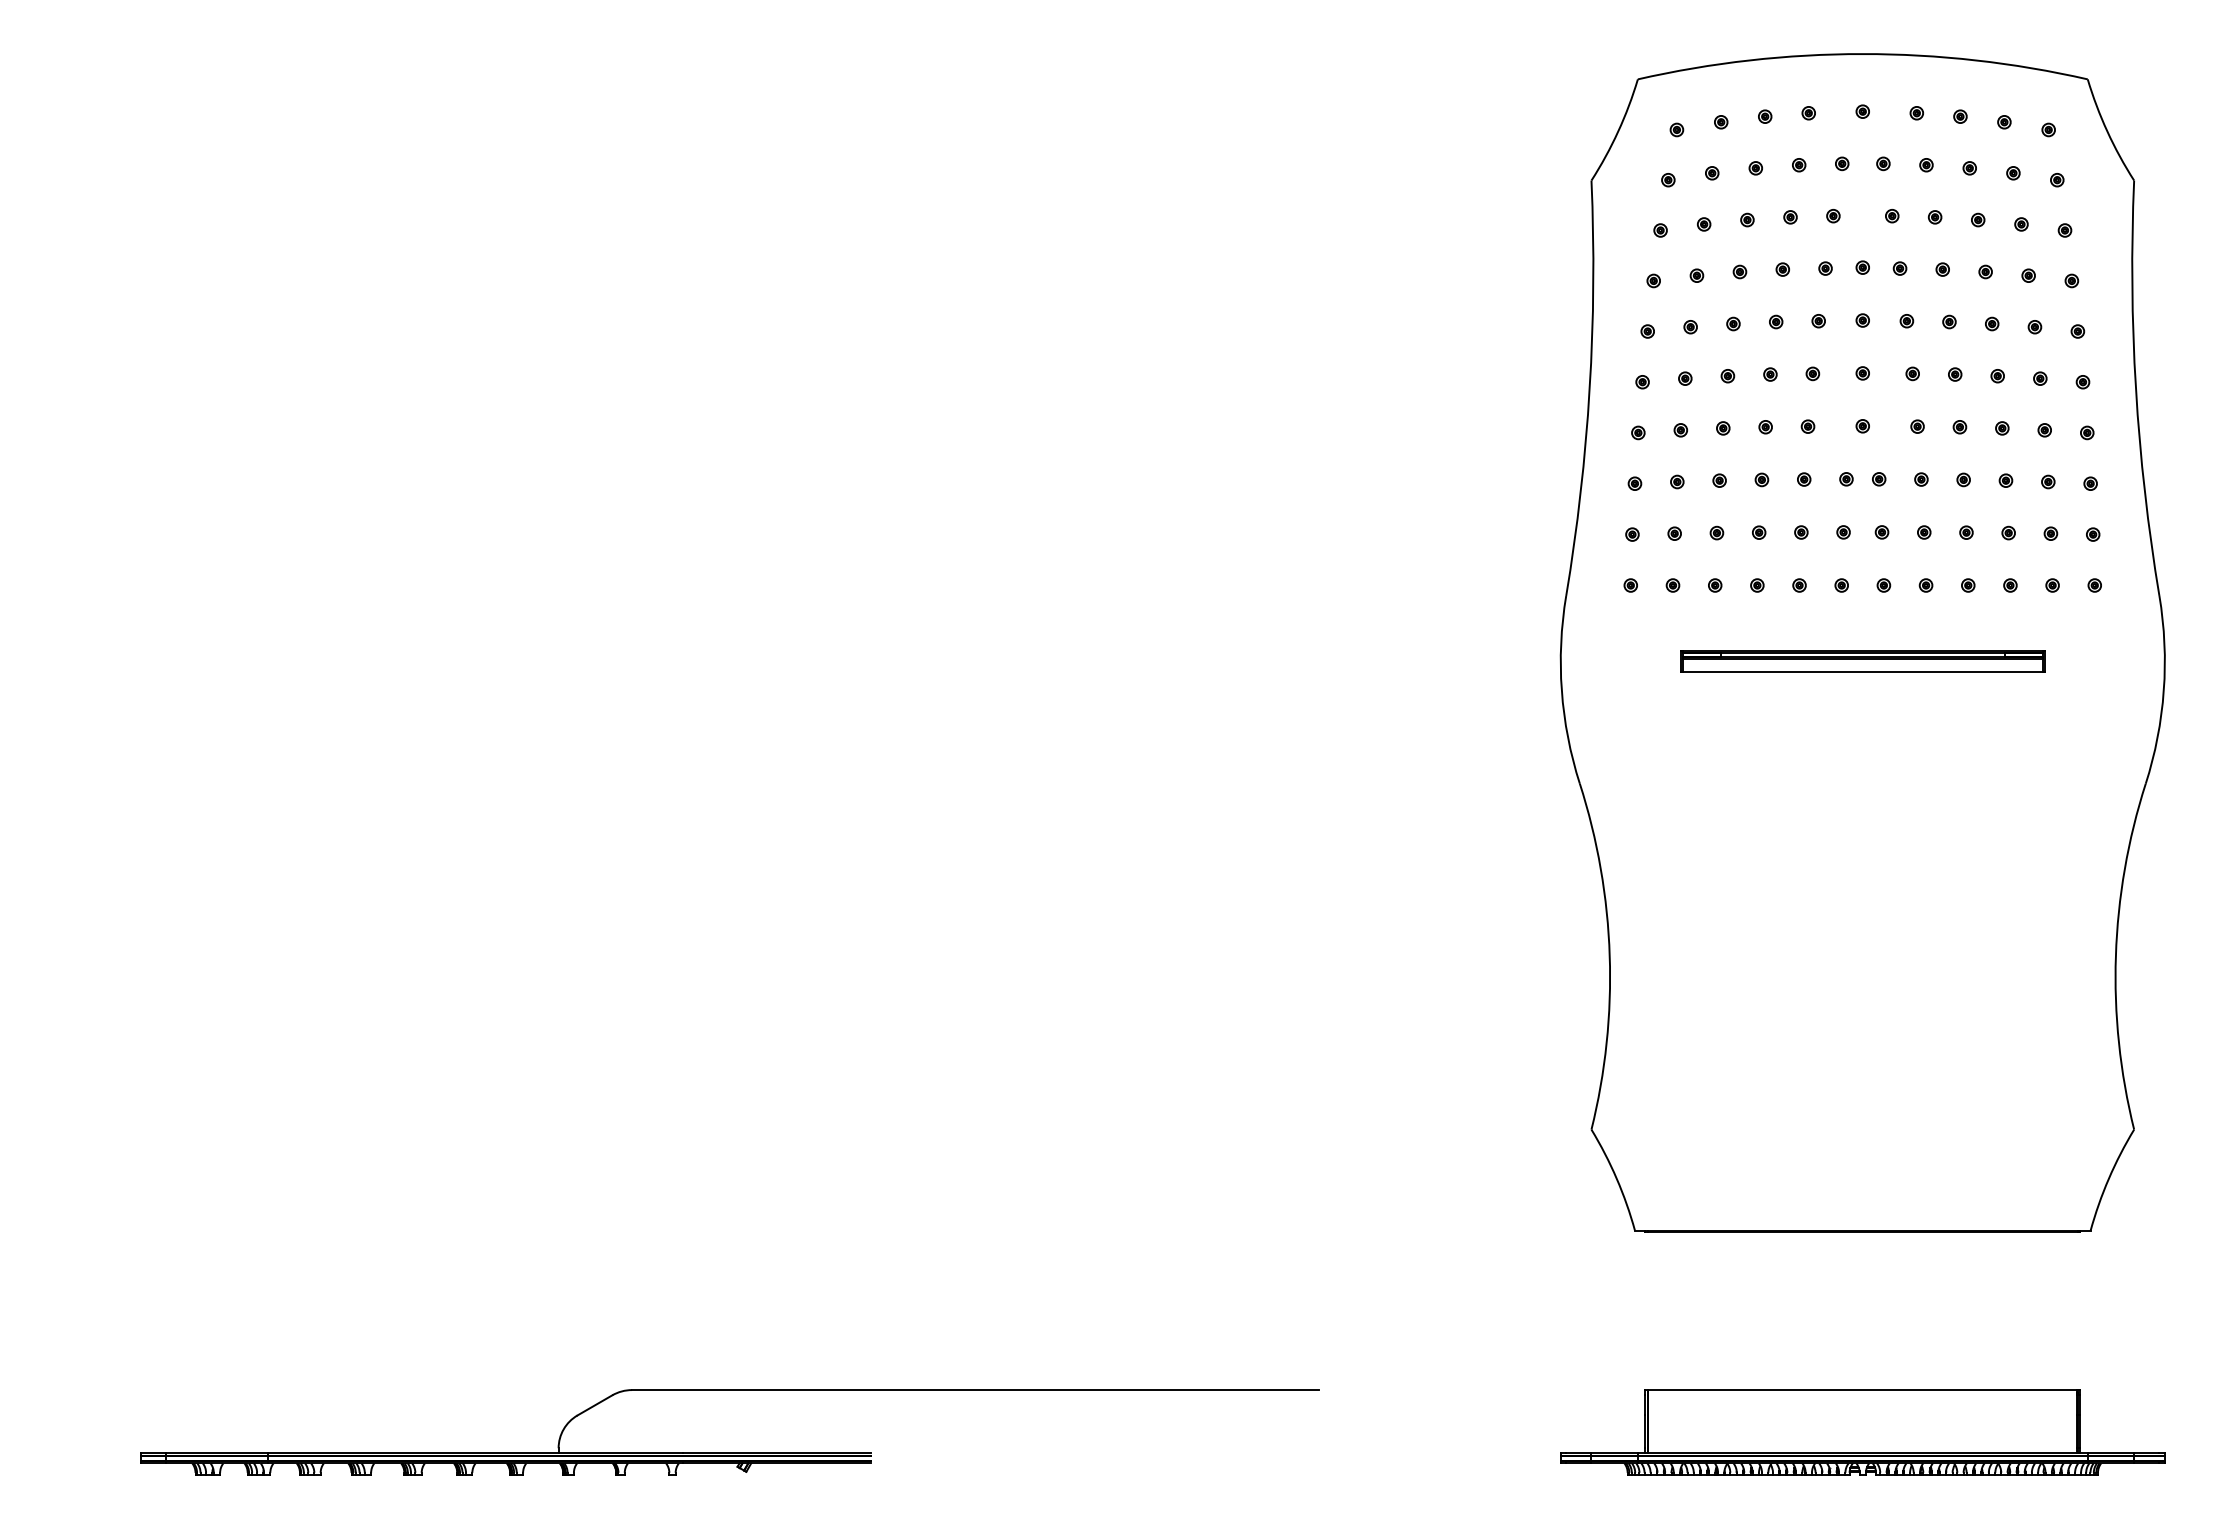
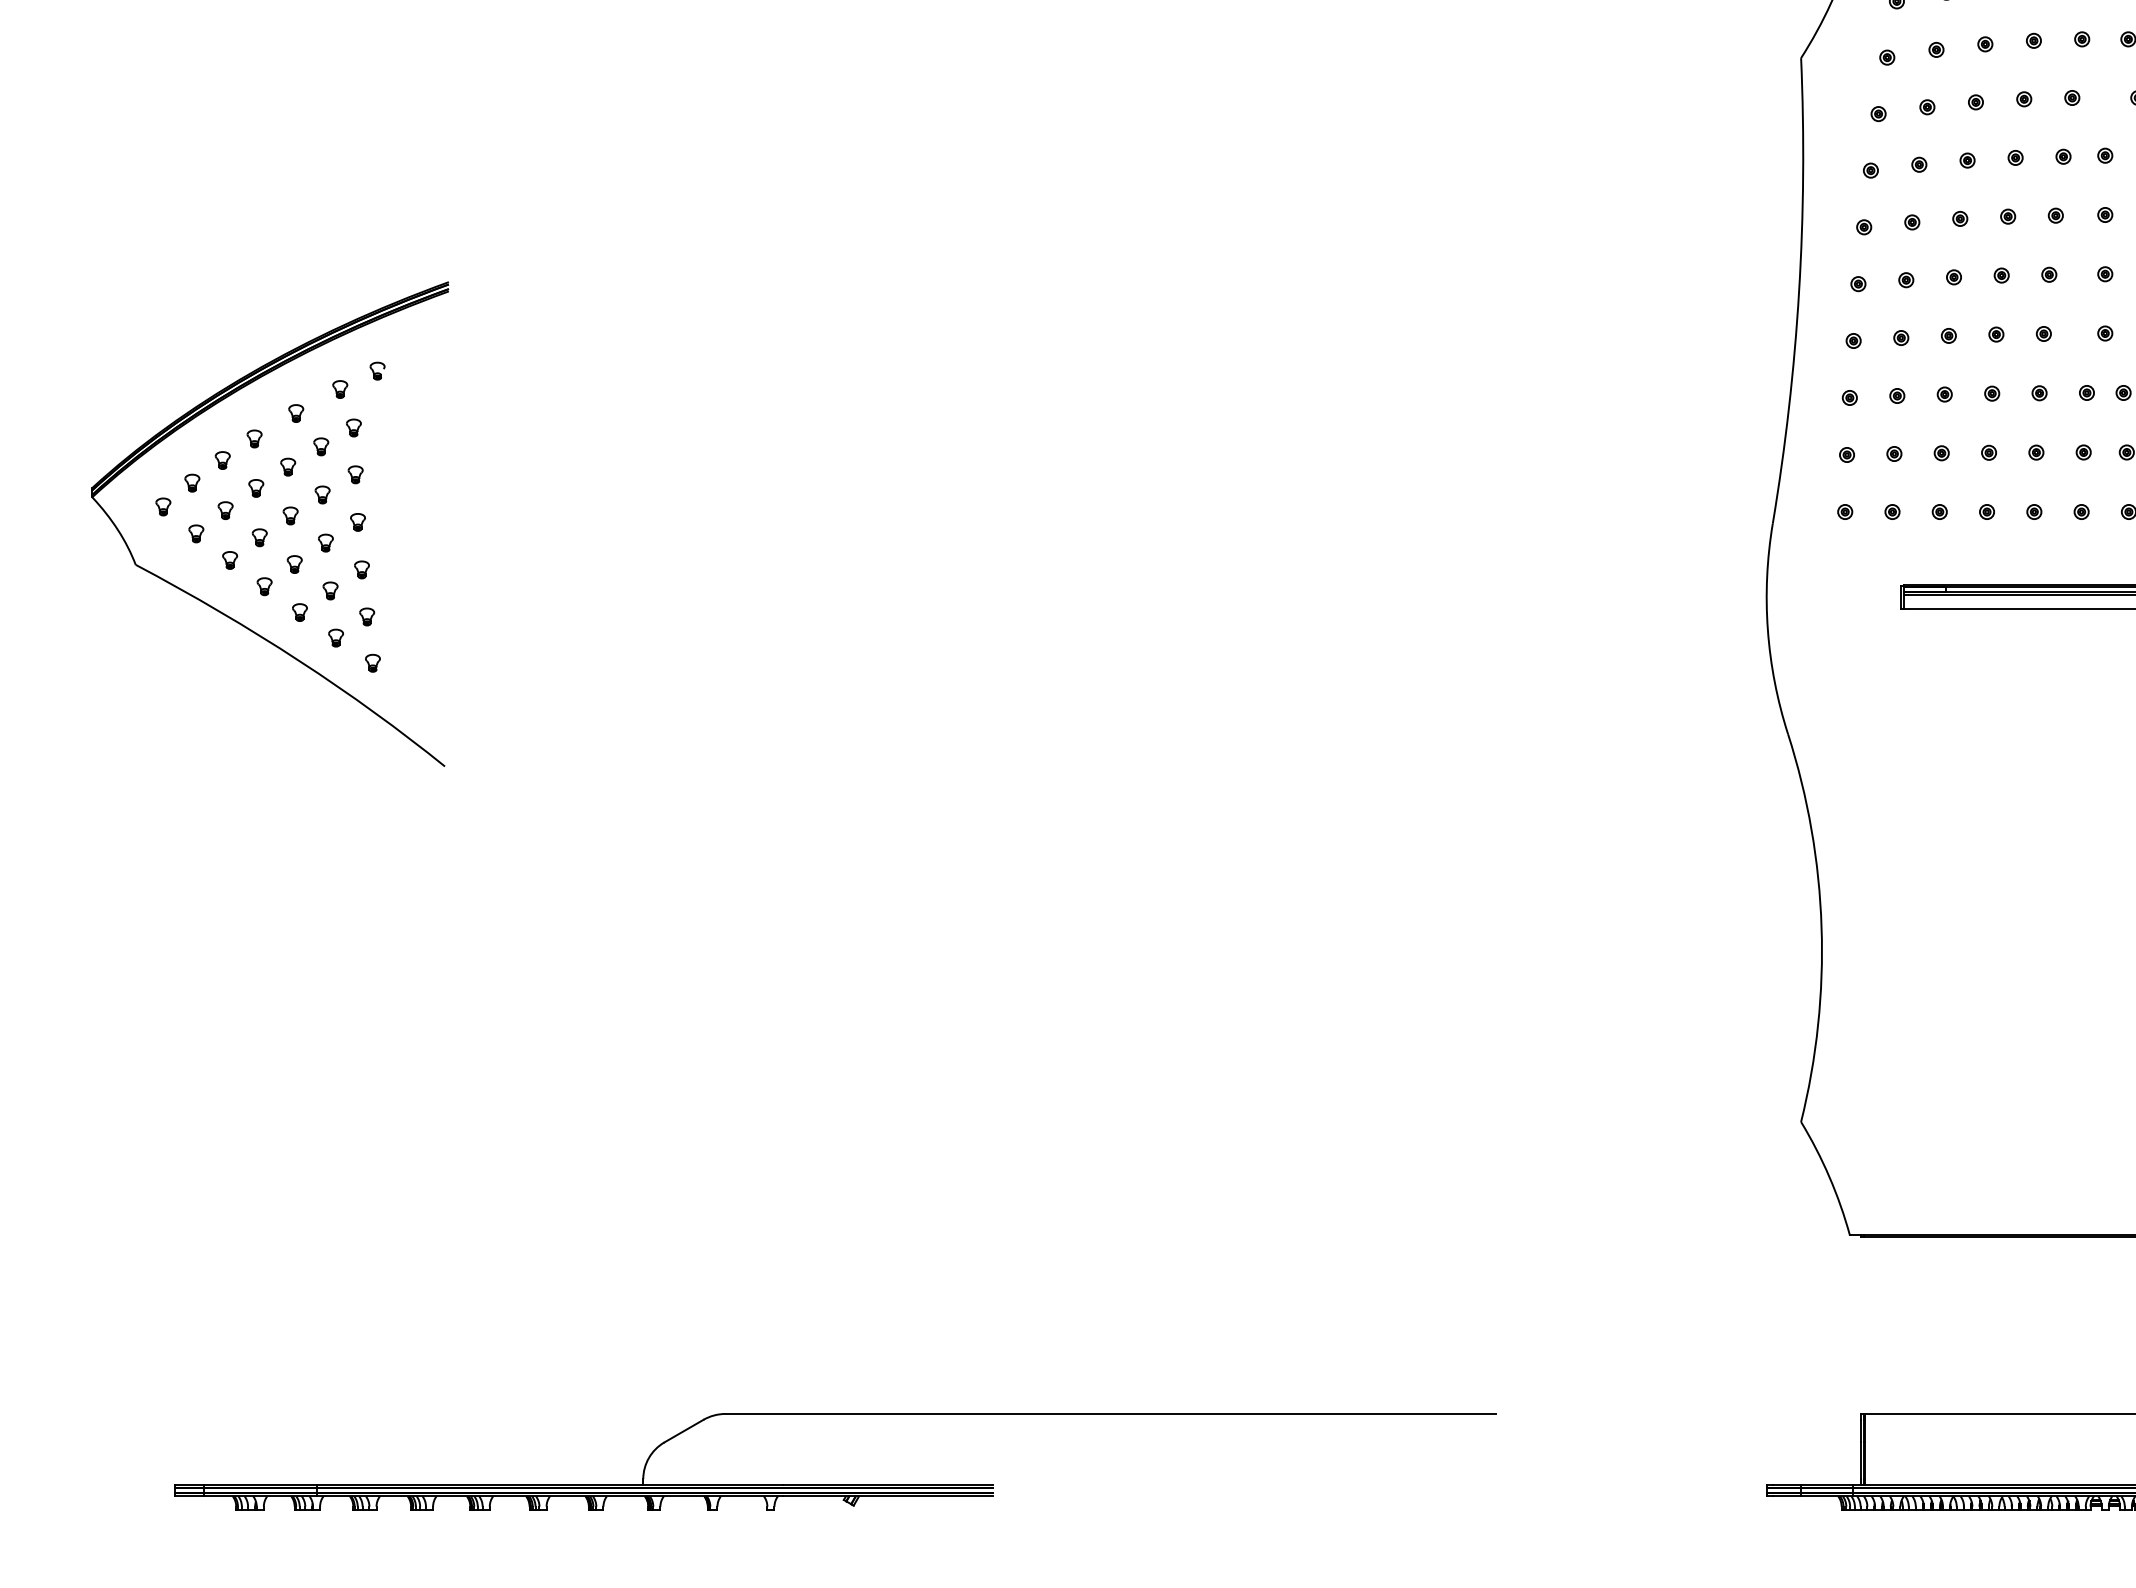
part: (222, 601) -> (266, 529), added

